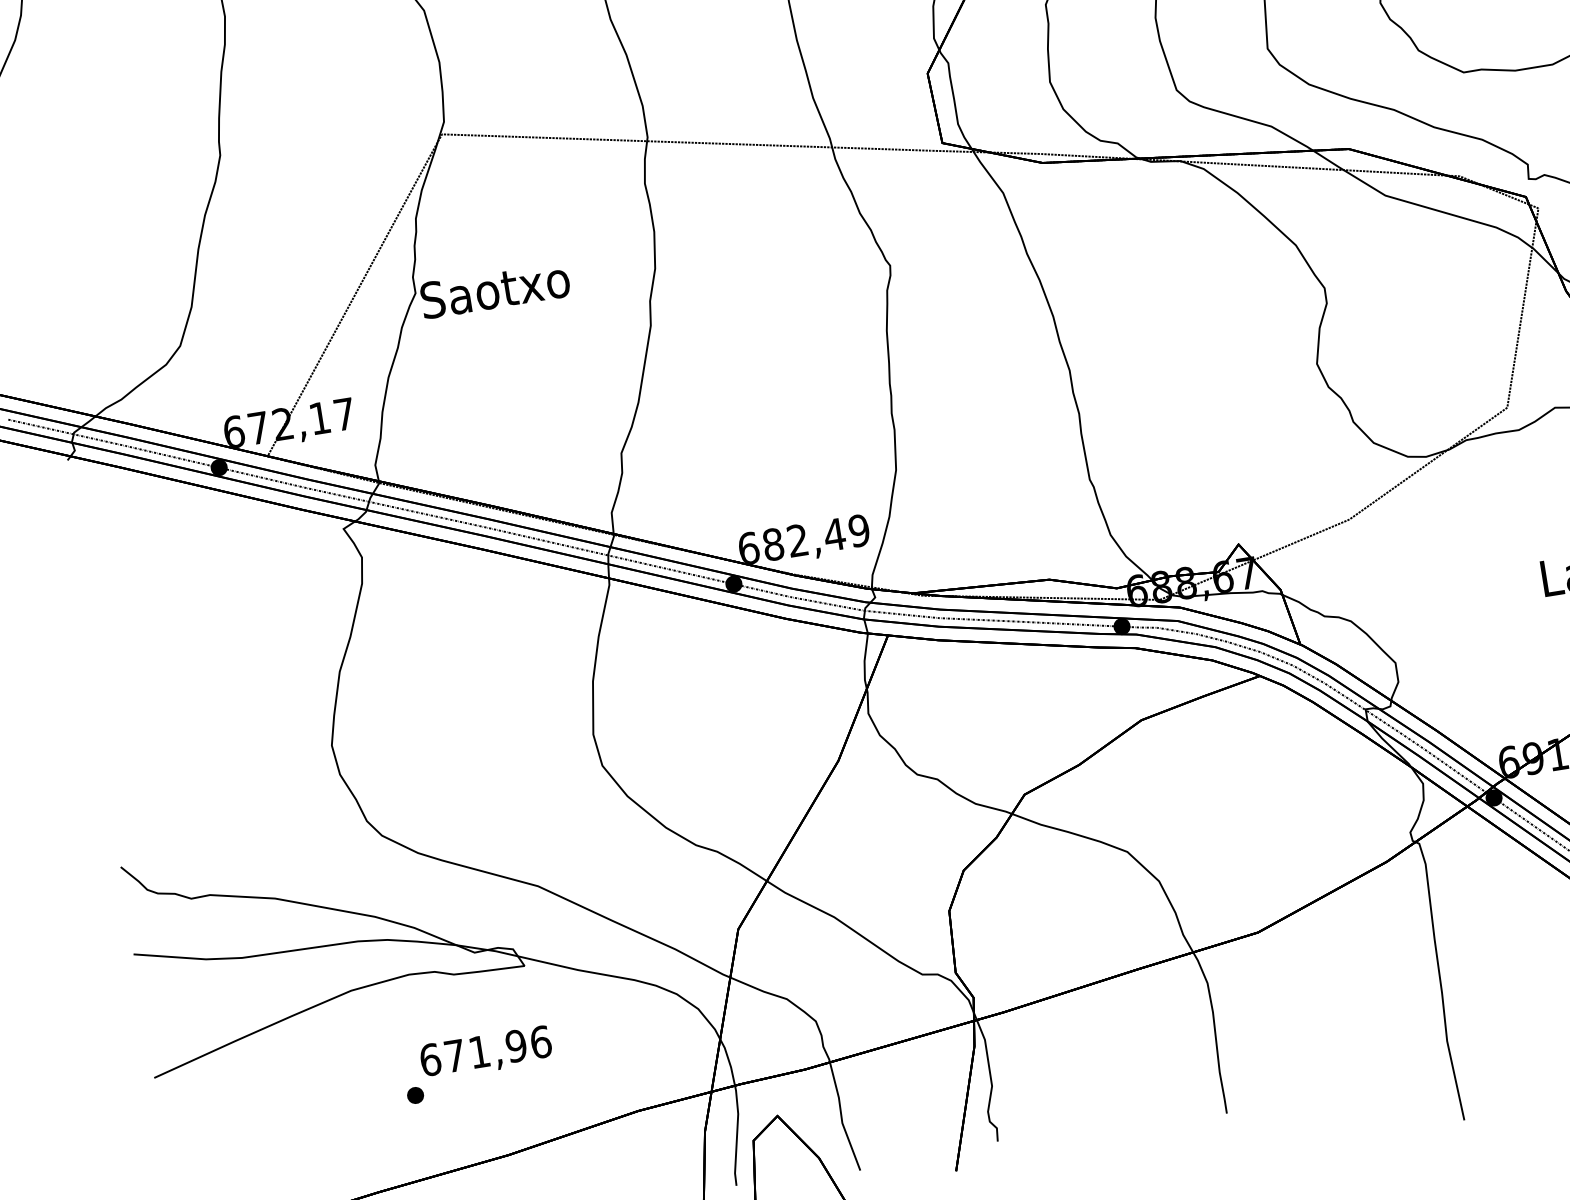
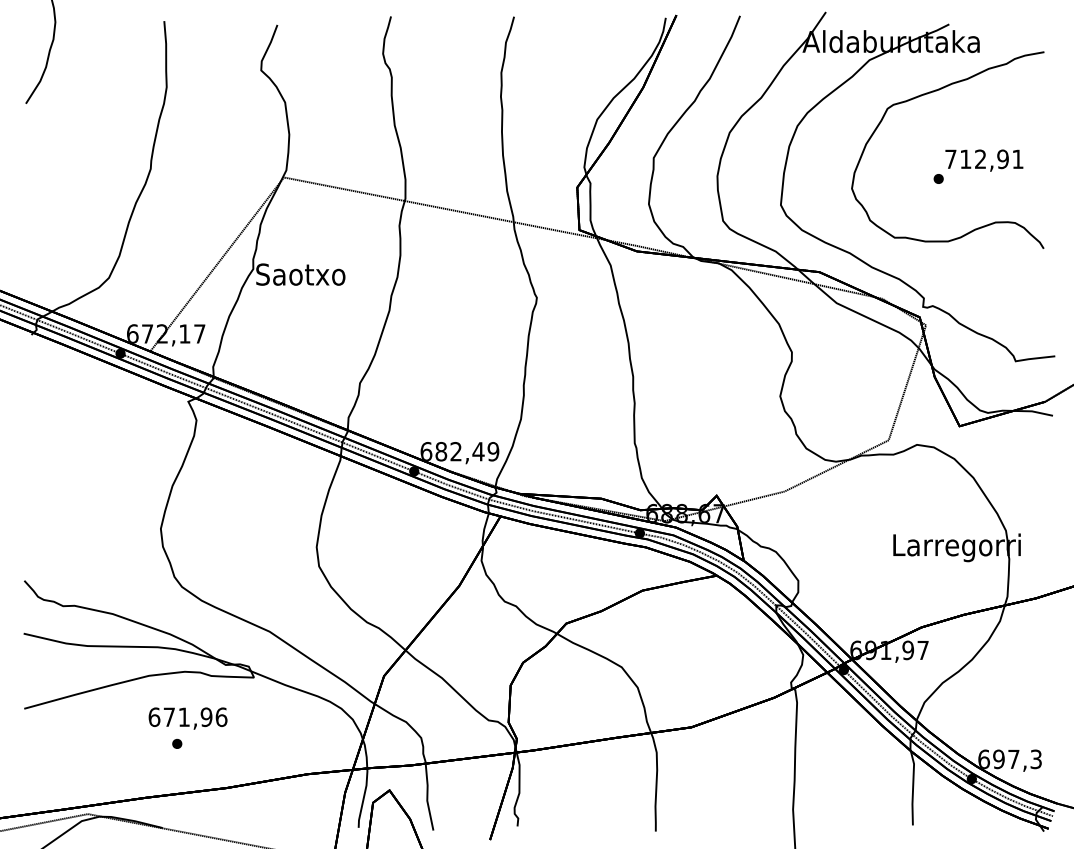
text: (485, 1053) -> (187, 718), moved

